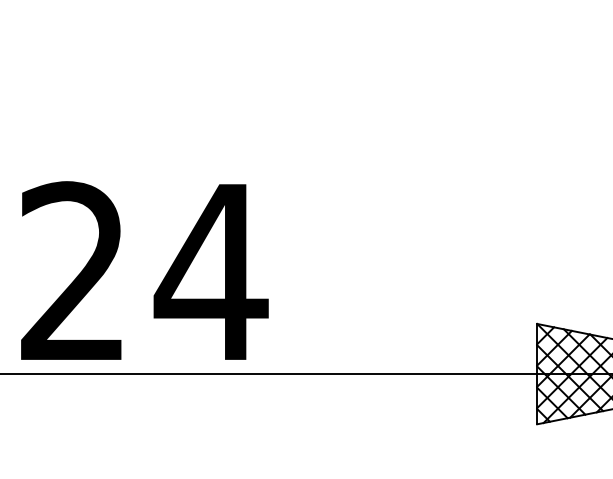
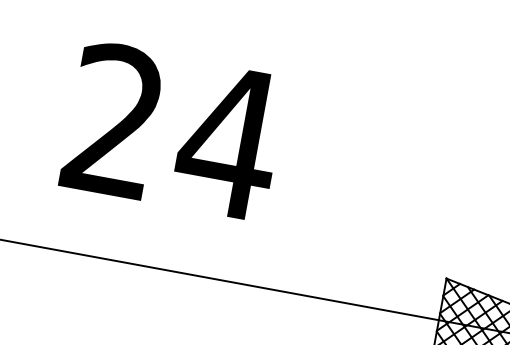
text: (144, 270) -> (173, 130), moved

